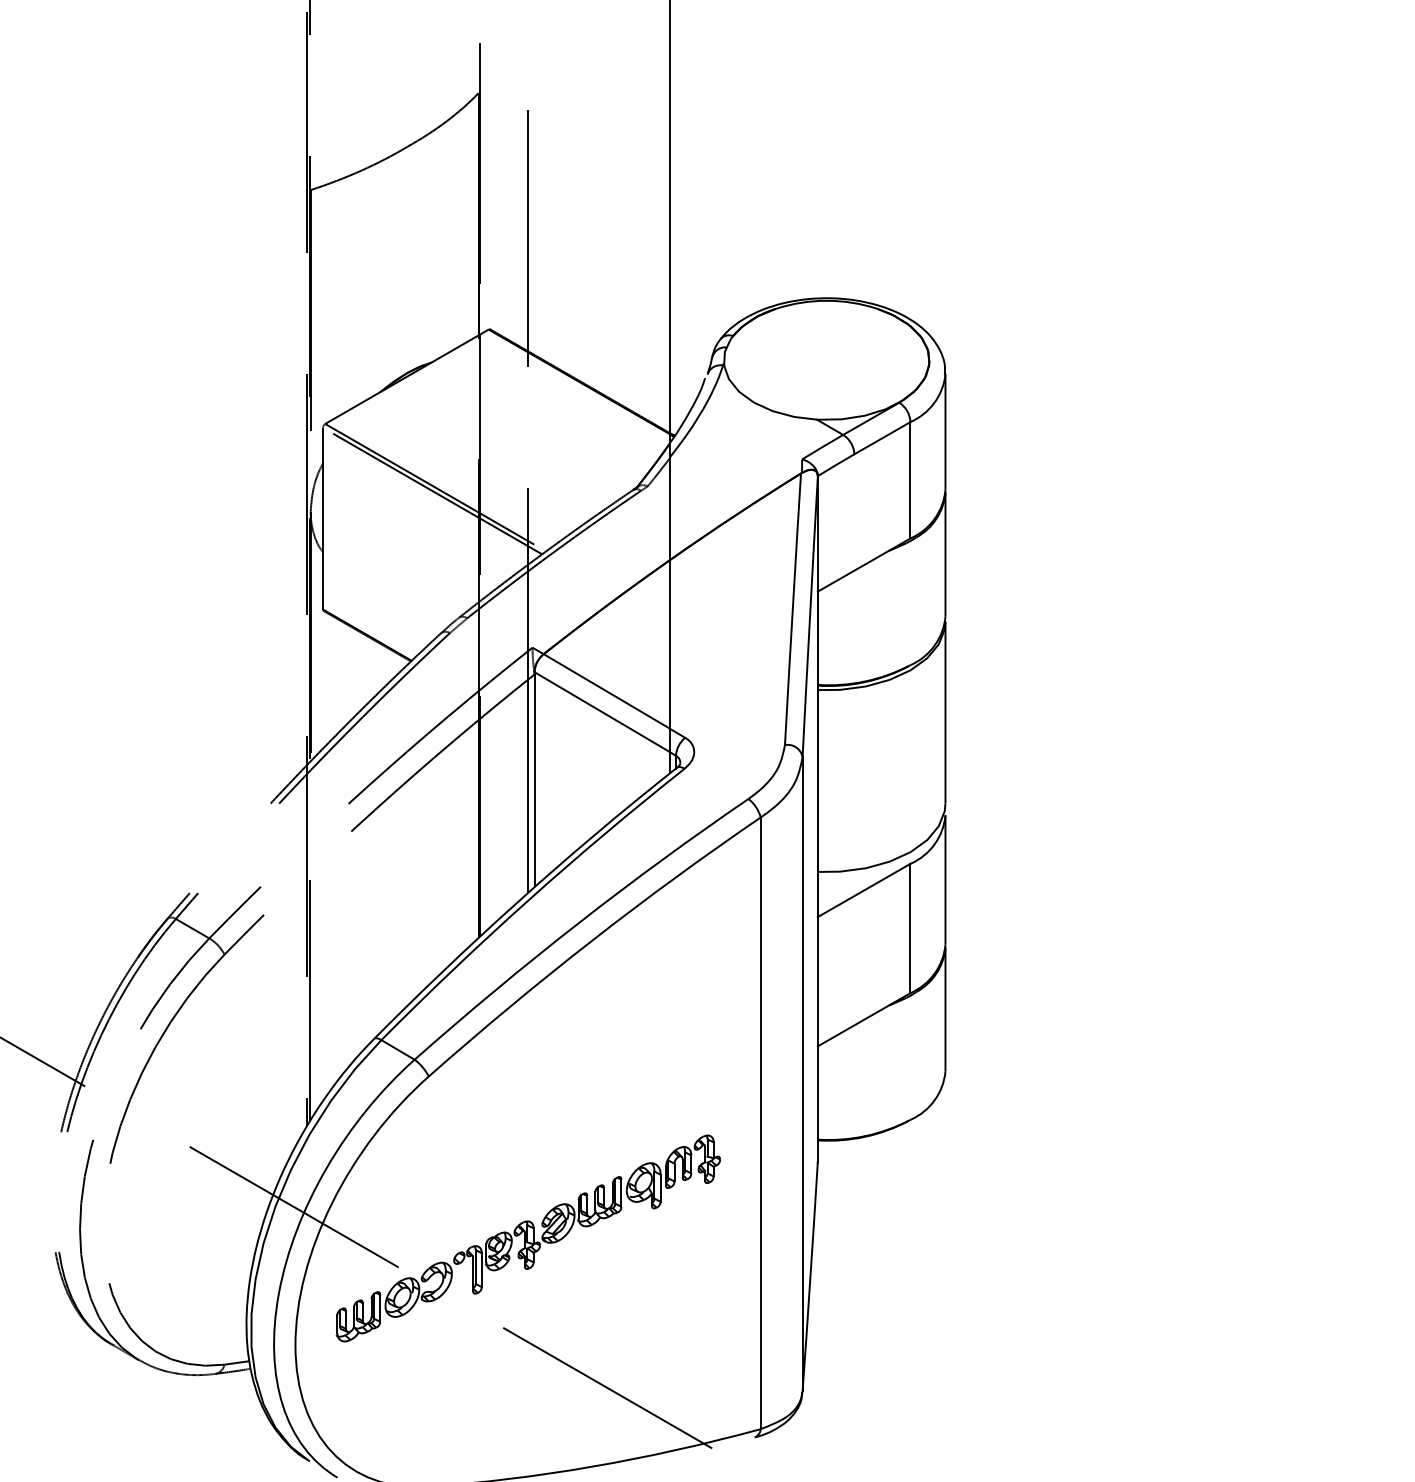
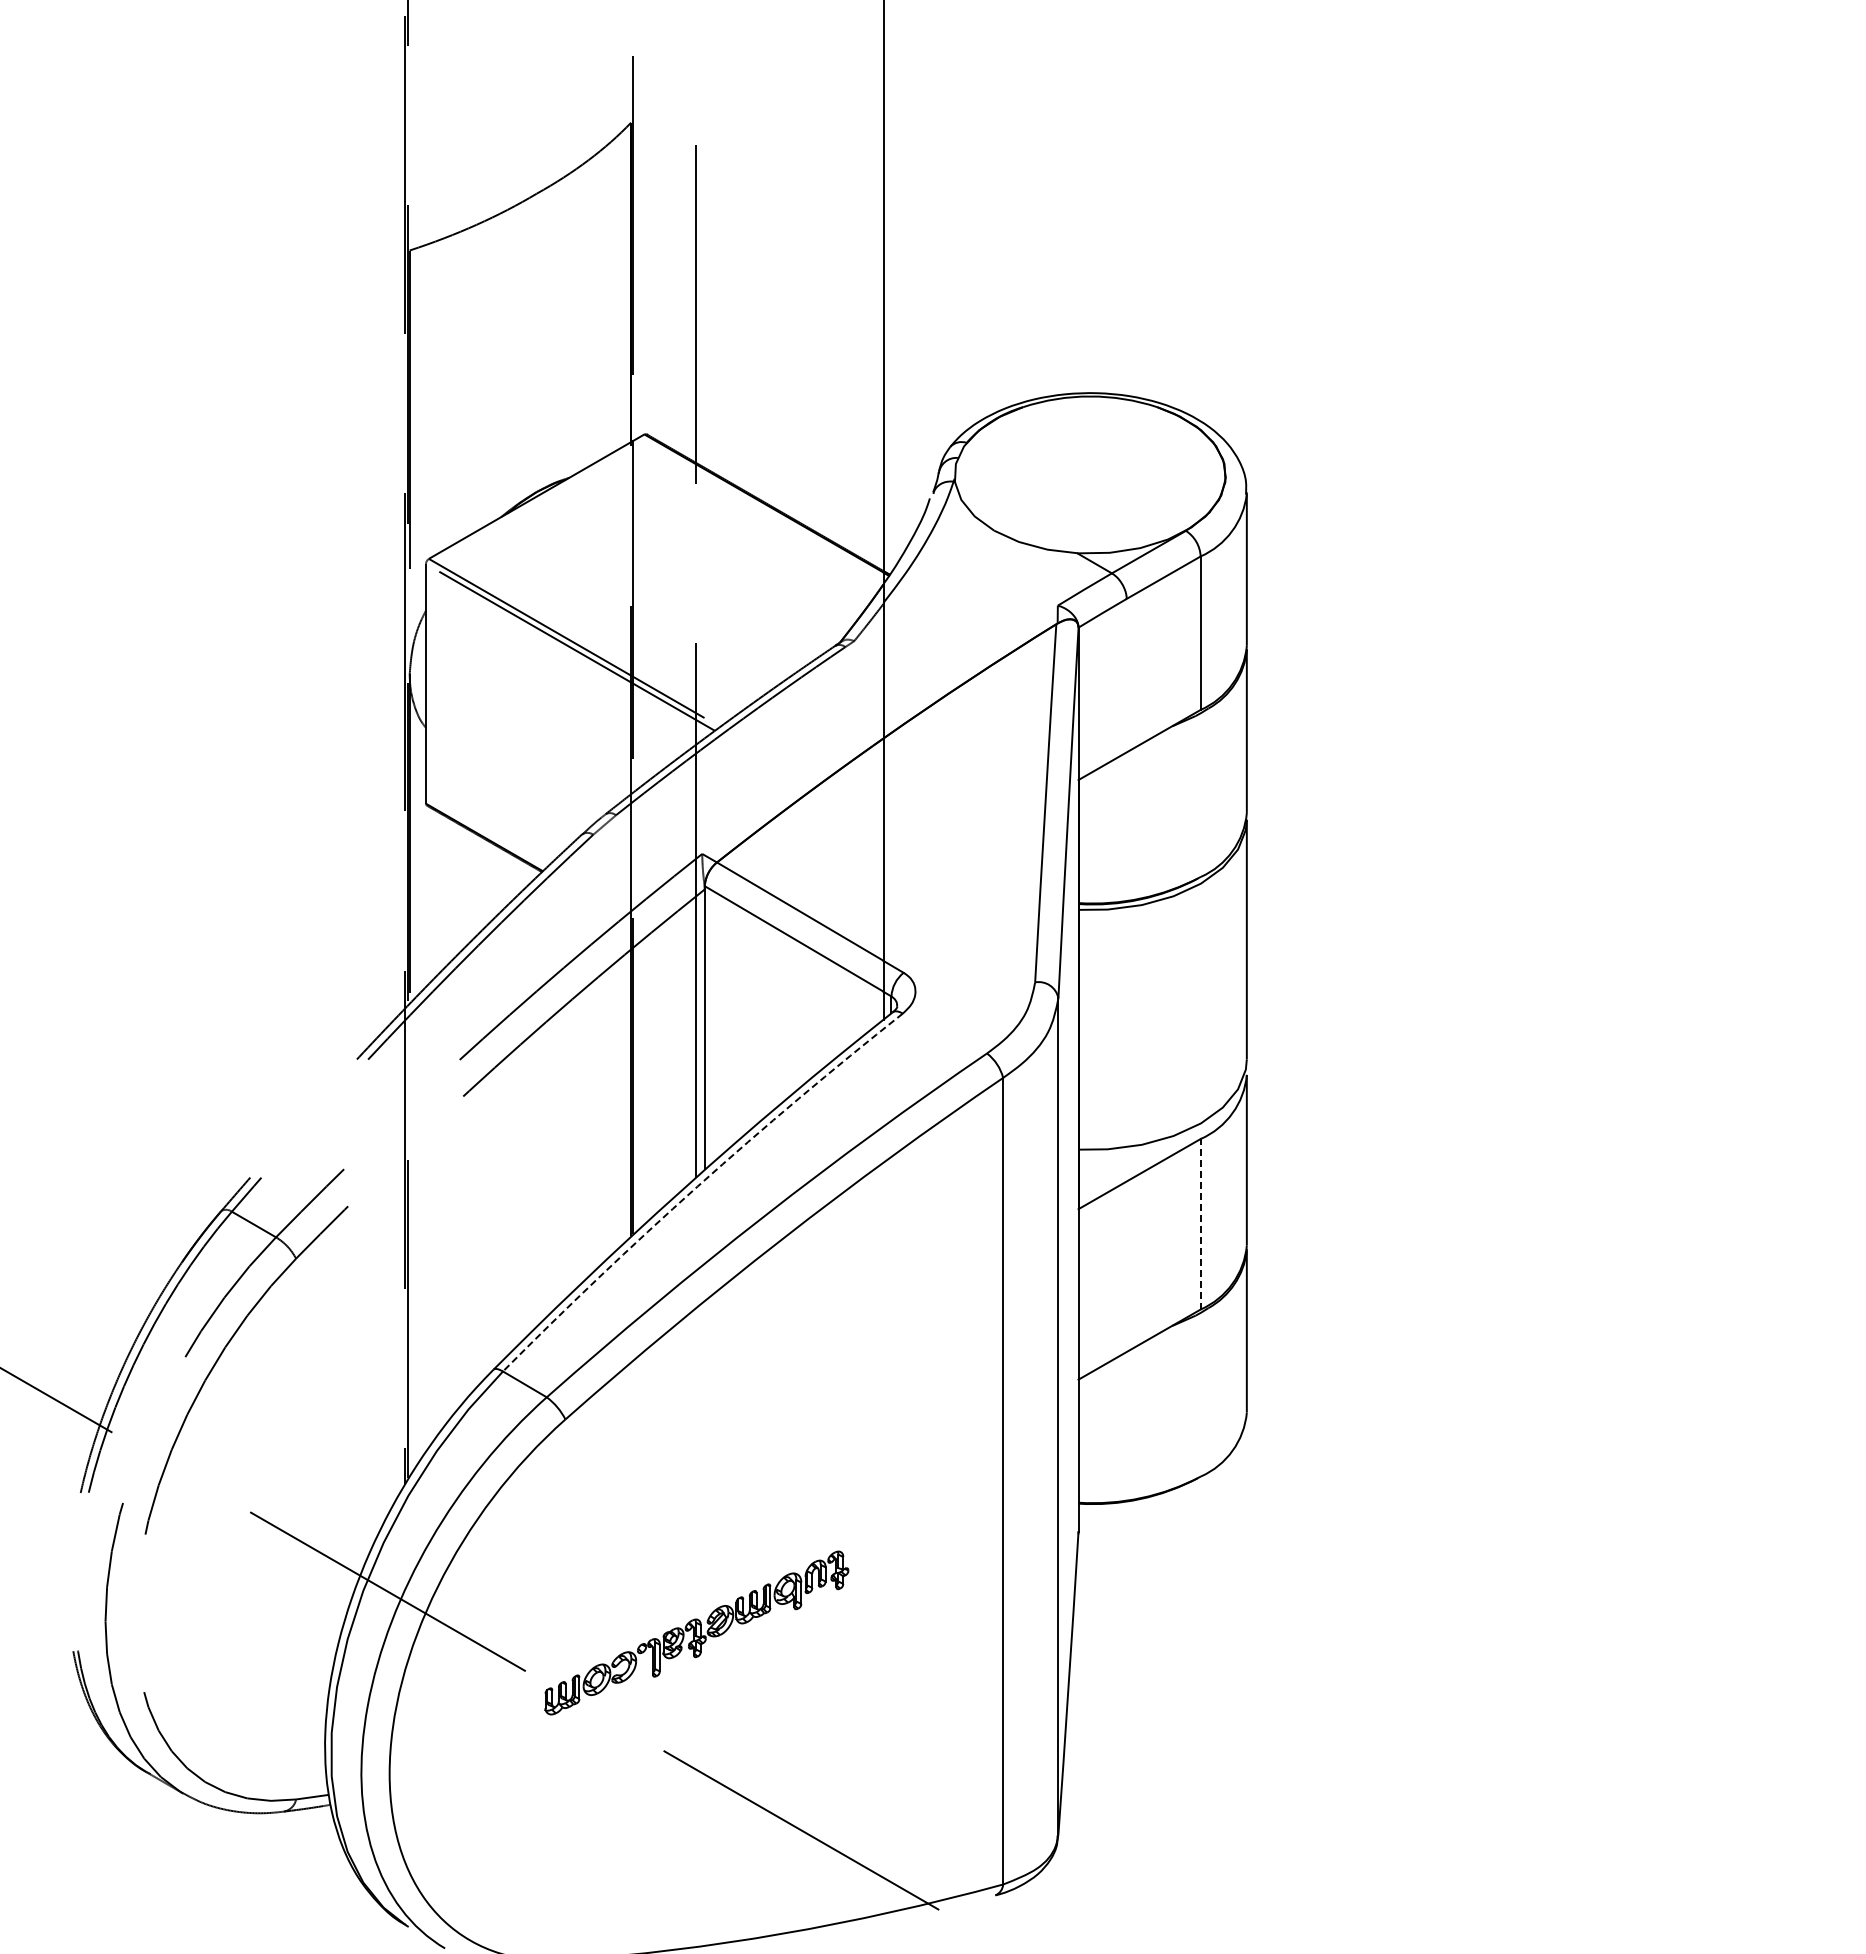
arc: (528, 899) -> (697, 1186), solid -> dashed
line: (910, 927) -> (1200, 1223), solid -> dashed
part: (528, 1238) -> (696, 1632), size x0.6

